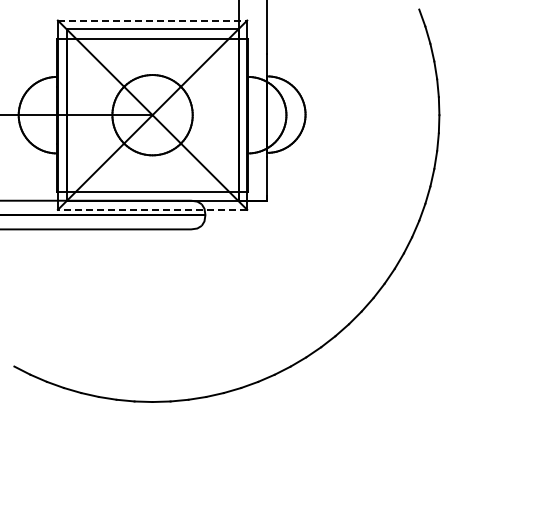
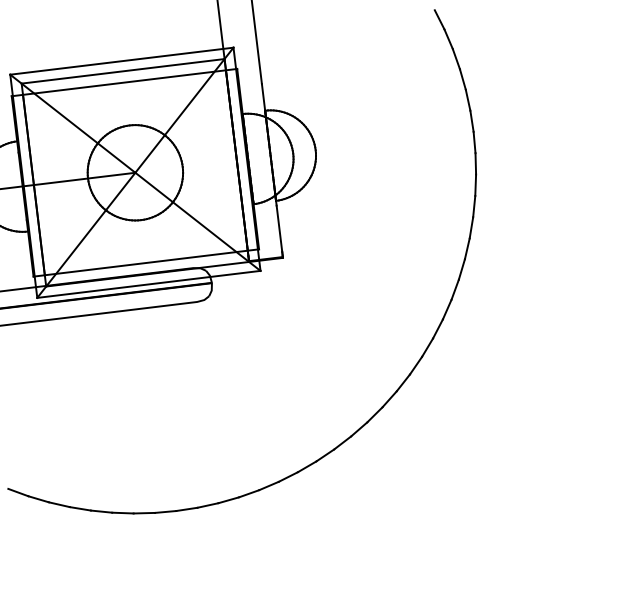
line: (152, 20) -> (121, 61), dashed -> solid
line: (152, 209) -> (148, 284), dashed -> solid

